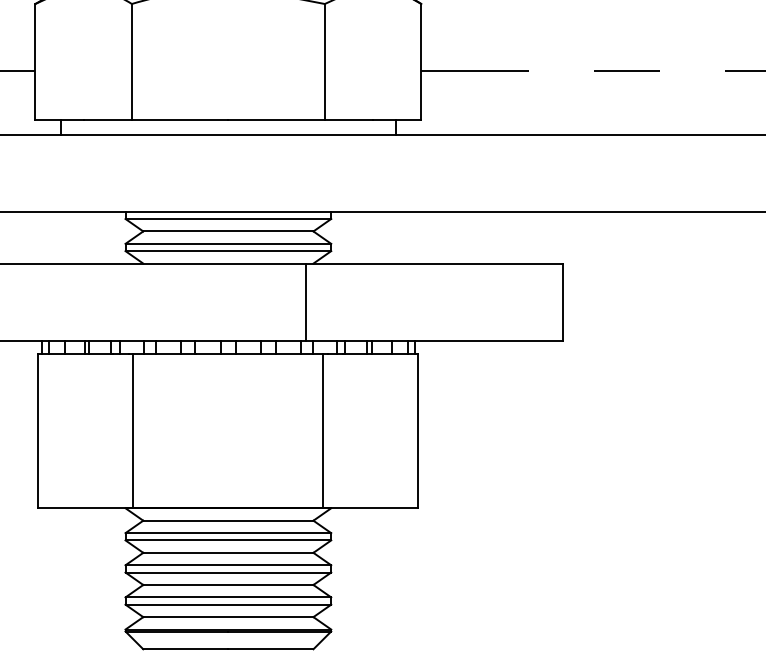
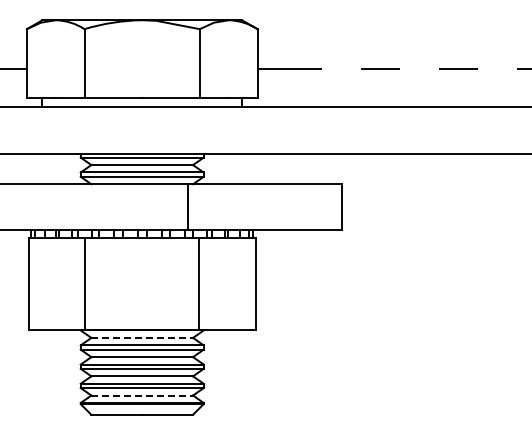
line: (228, 519) -> (142, 337), solid -> dashed
line: (228, 617) -> (142, 395), solid -> dashed

